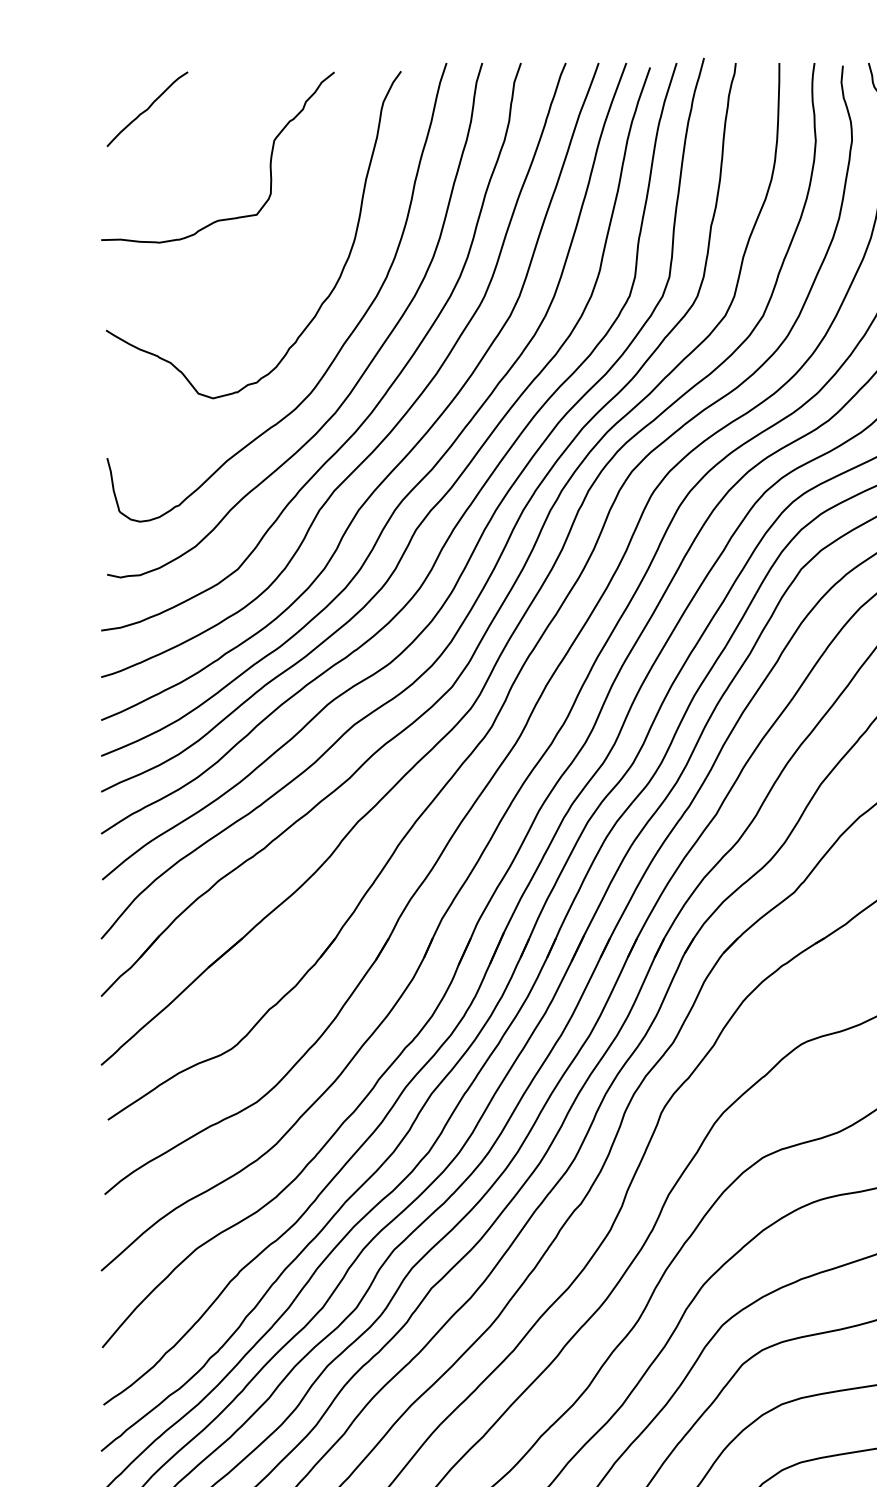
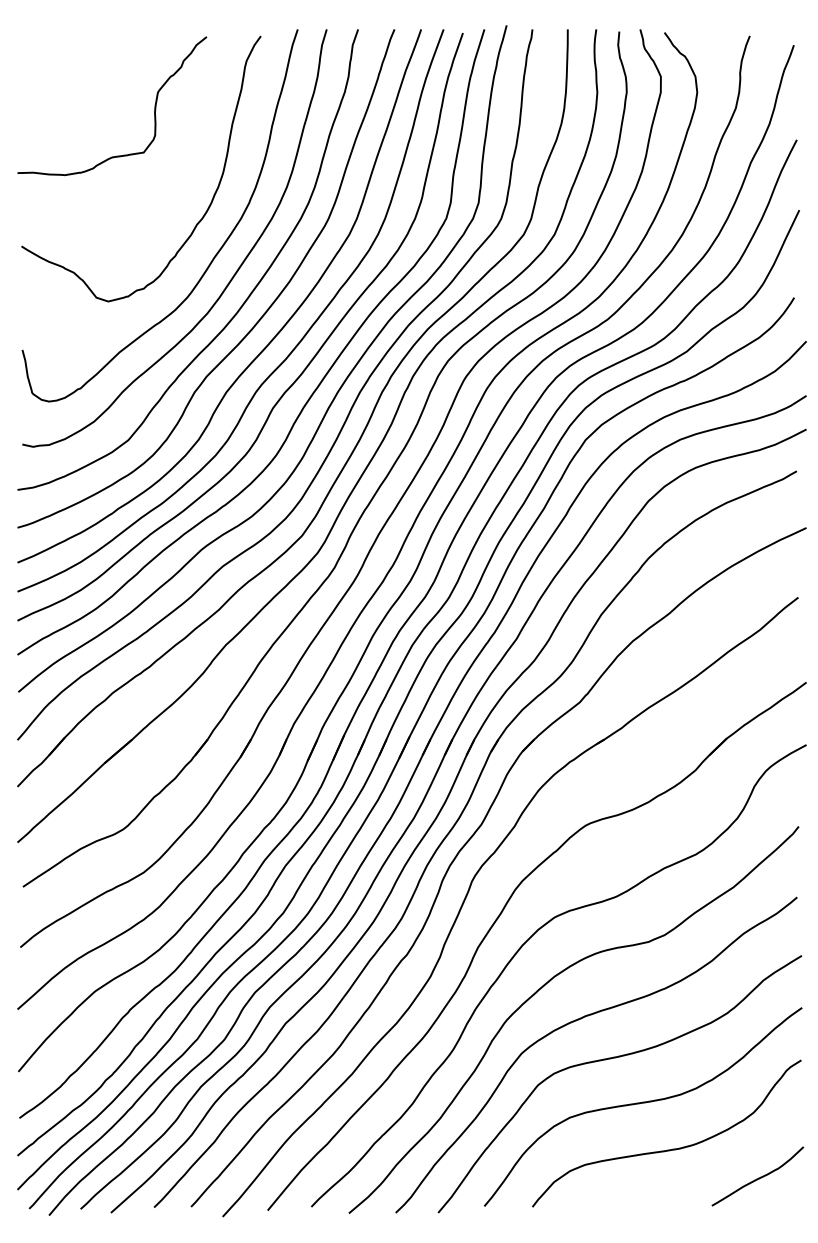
curve: (146, 108) -> (54, 66), removed

